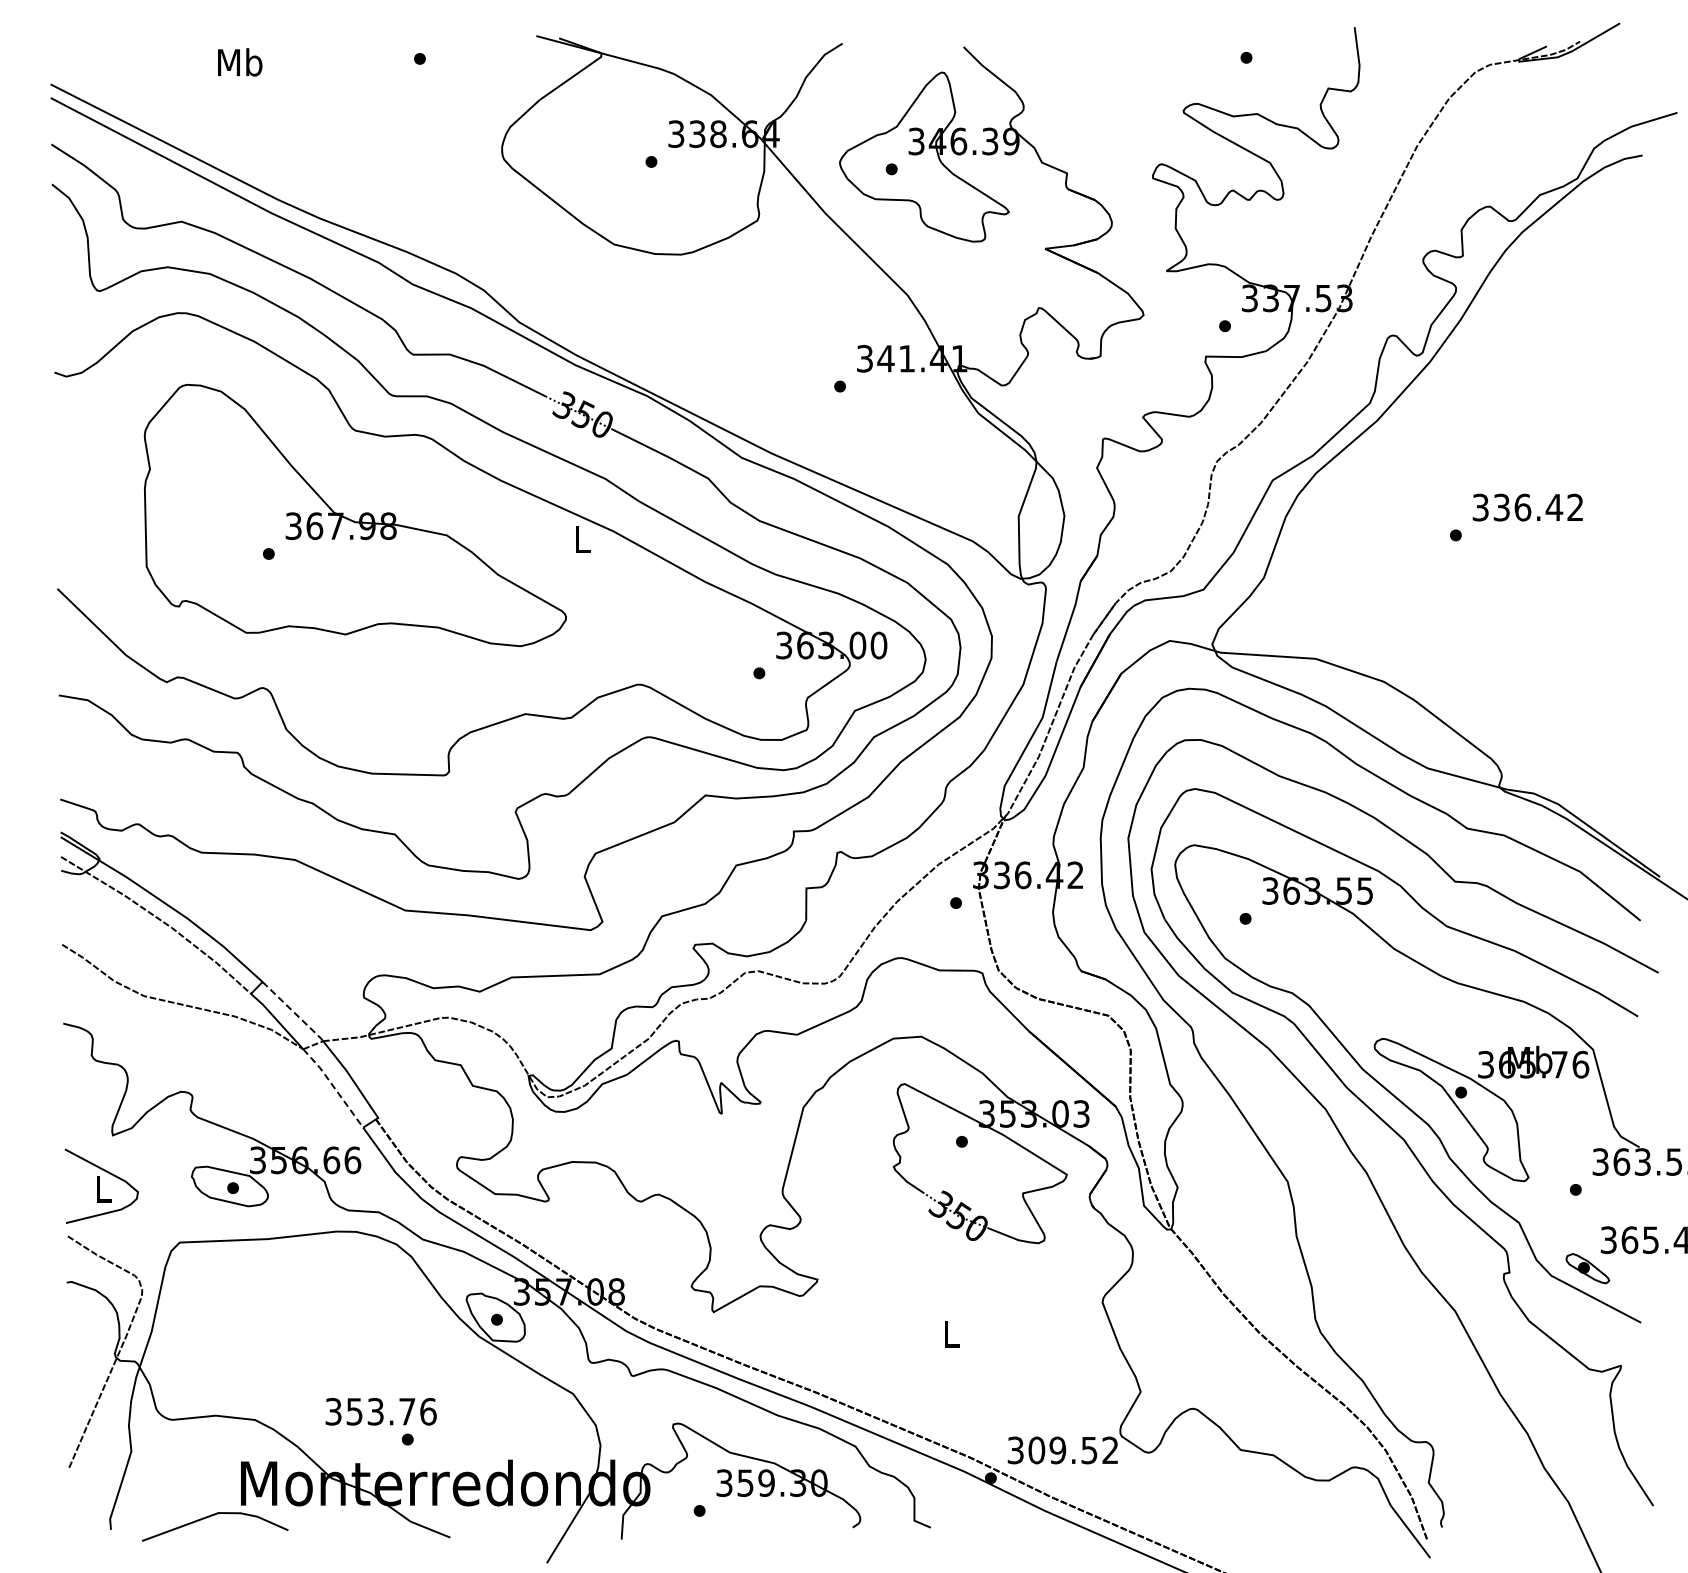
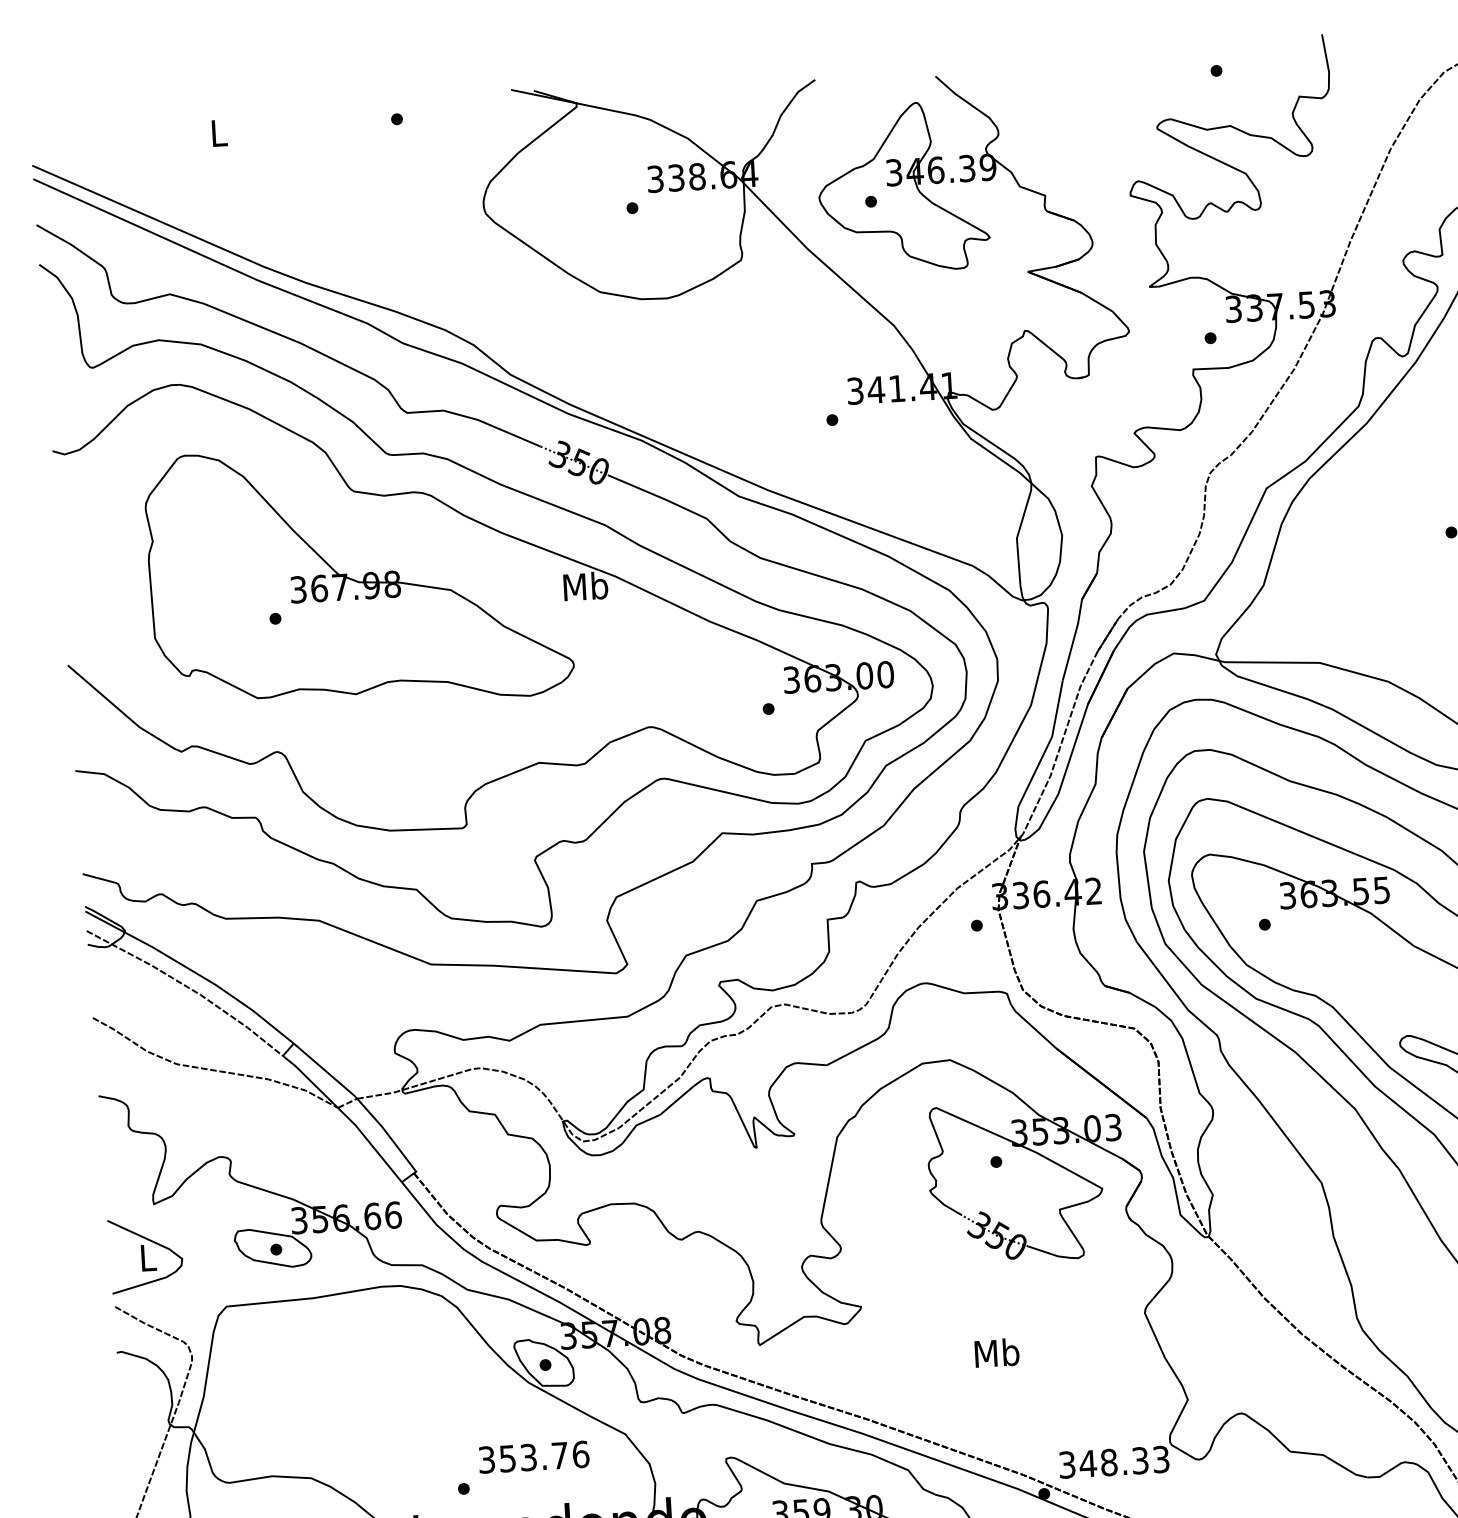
text: (240, 62) -> (219, 133), Mb -> L
text: (582, 539) -> (585, 586), L -> Mb
line: (293, 1012) -> (326, 1072), dashed -> solid
line: (334, 1087) -> (371, 1144), dashed -> solid
text: (951, 1333) -> (996, 1352), L -> Mb
text: (380, 1411) -> (533, 1457), moved
text: (1073, 1450) -> (1124, 1461), 309.52 -> 348.33

